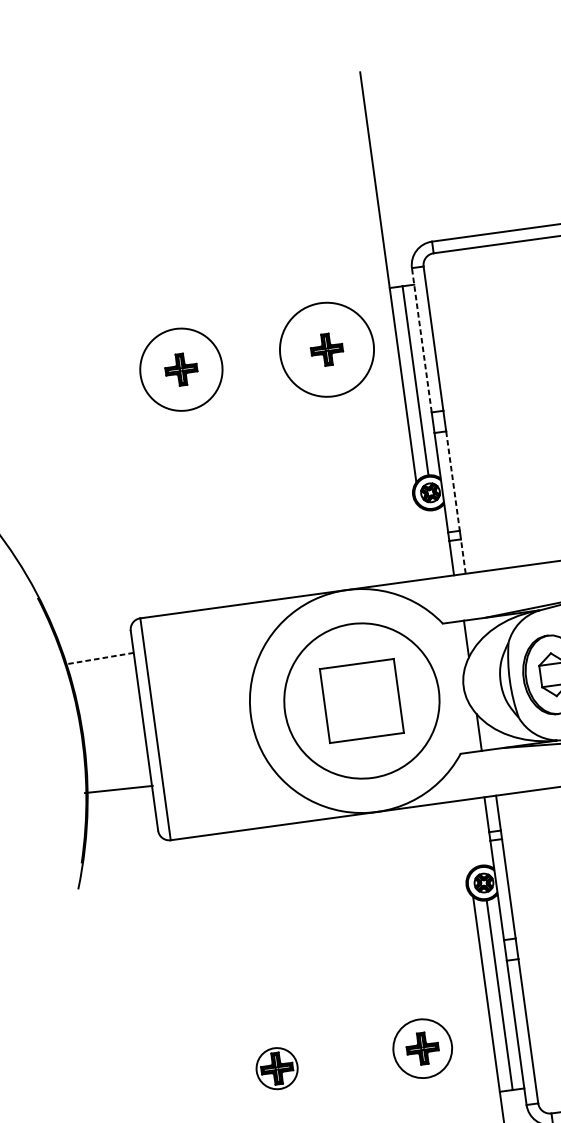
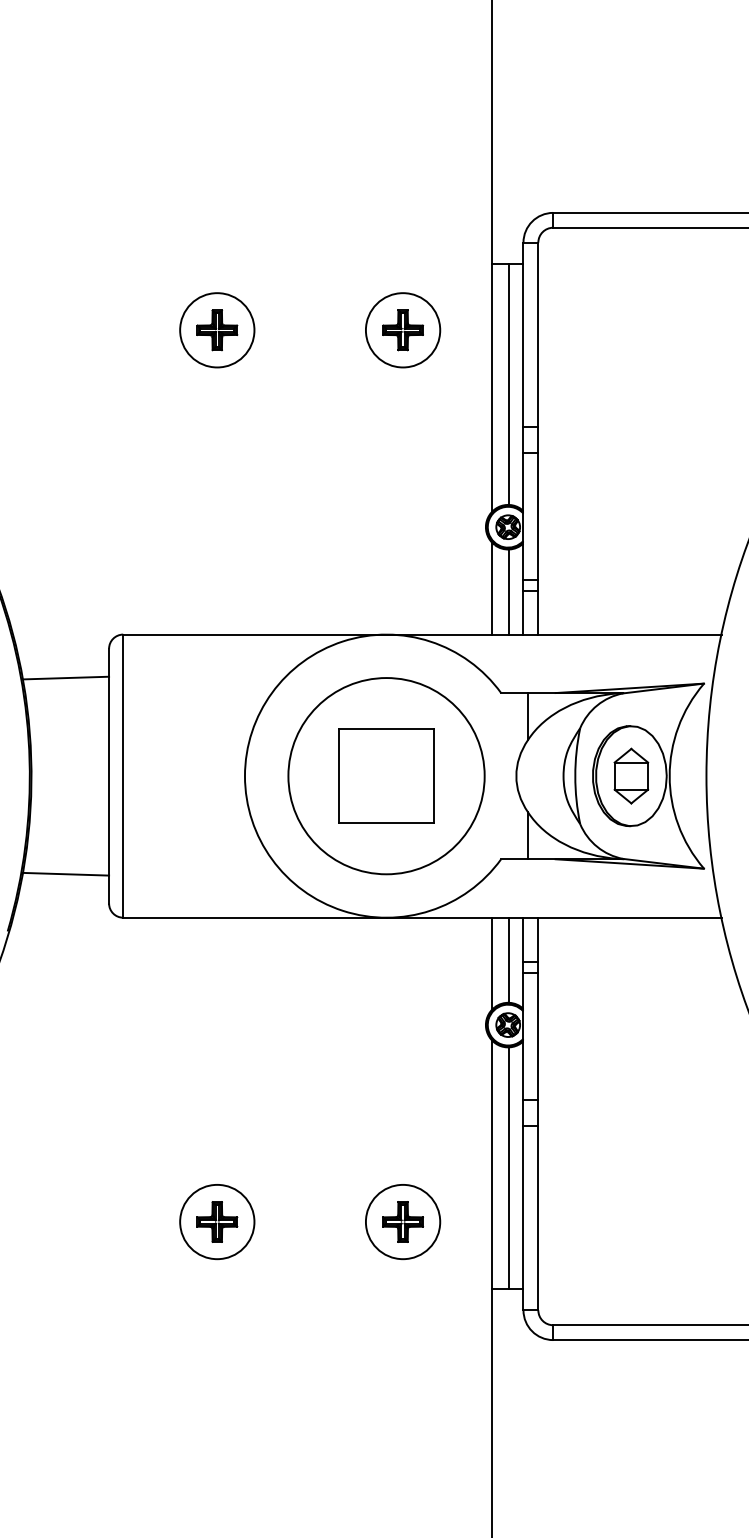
line: (421, 340) -> (523, 334), dashed -> solid
circle: (326, 350) -> (402, 330), size x0.62
circle: (181, 369) -> (217, 330), size x0.71
line: (453, 481) -> (538, 516), dashed -> solid
line: (424, 542) -> (492, 588), added
line: (437, 543) -> (508, 591), added
line: (463, 556) -> (538, 612), dashed -> solid
line: (99, 658) -> (65, 678), dashed -> solid
line: (118, 788) -> (65, 873), moved
line: (477, 831) -> (508, 959), added
line: (465, 836) -> (492, 963), added
circle: (277, 1068) -> (217, 1221), size x1.43

